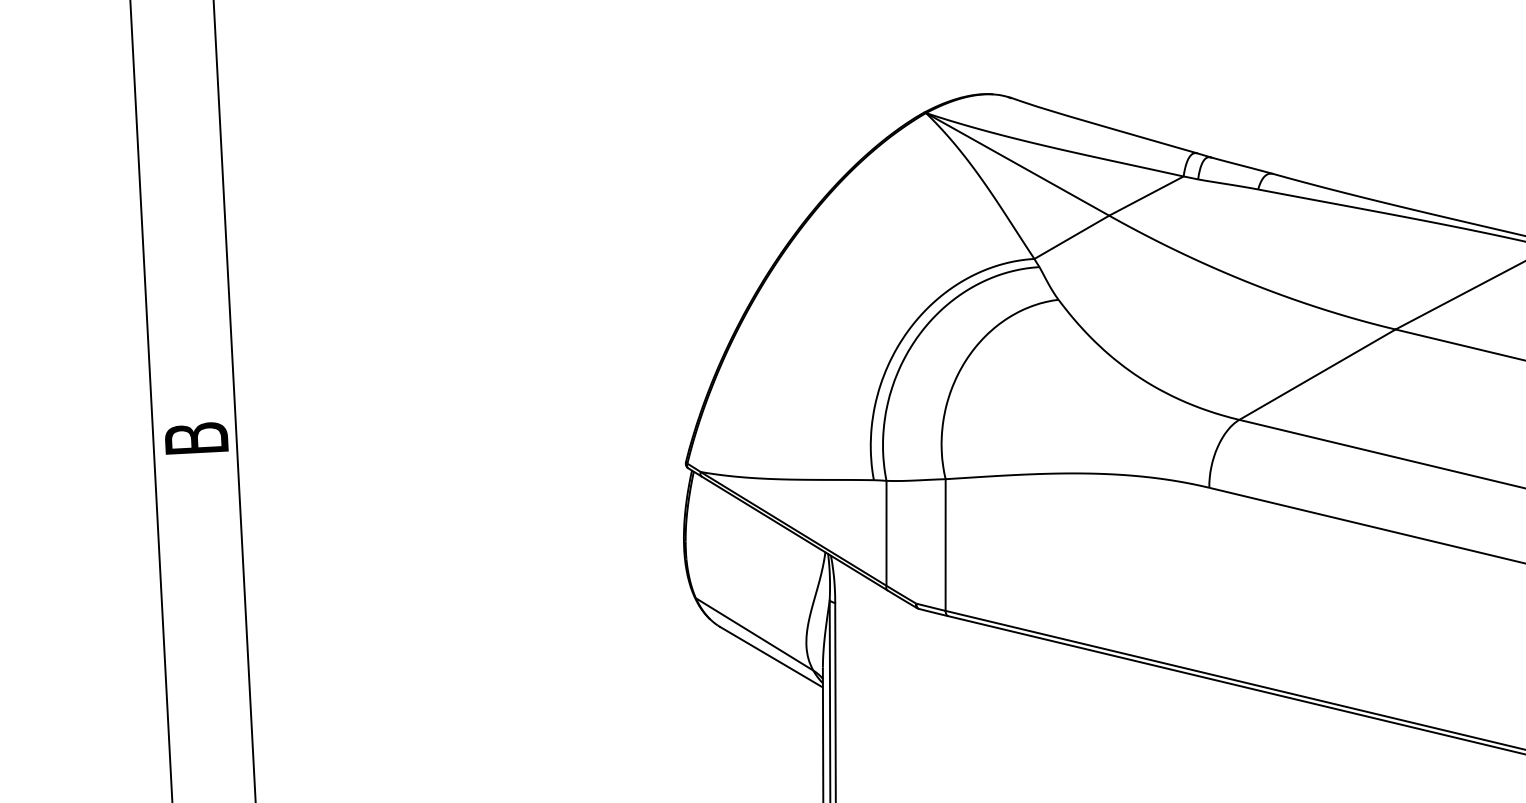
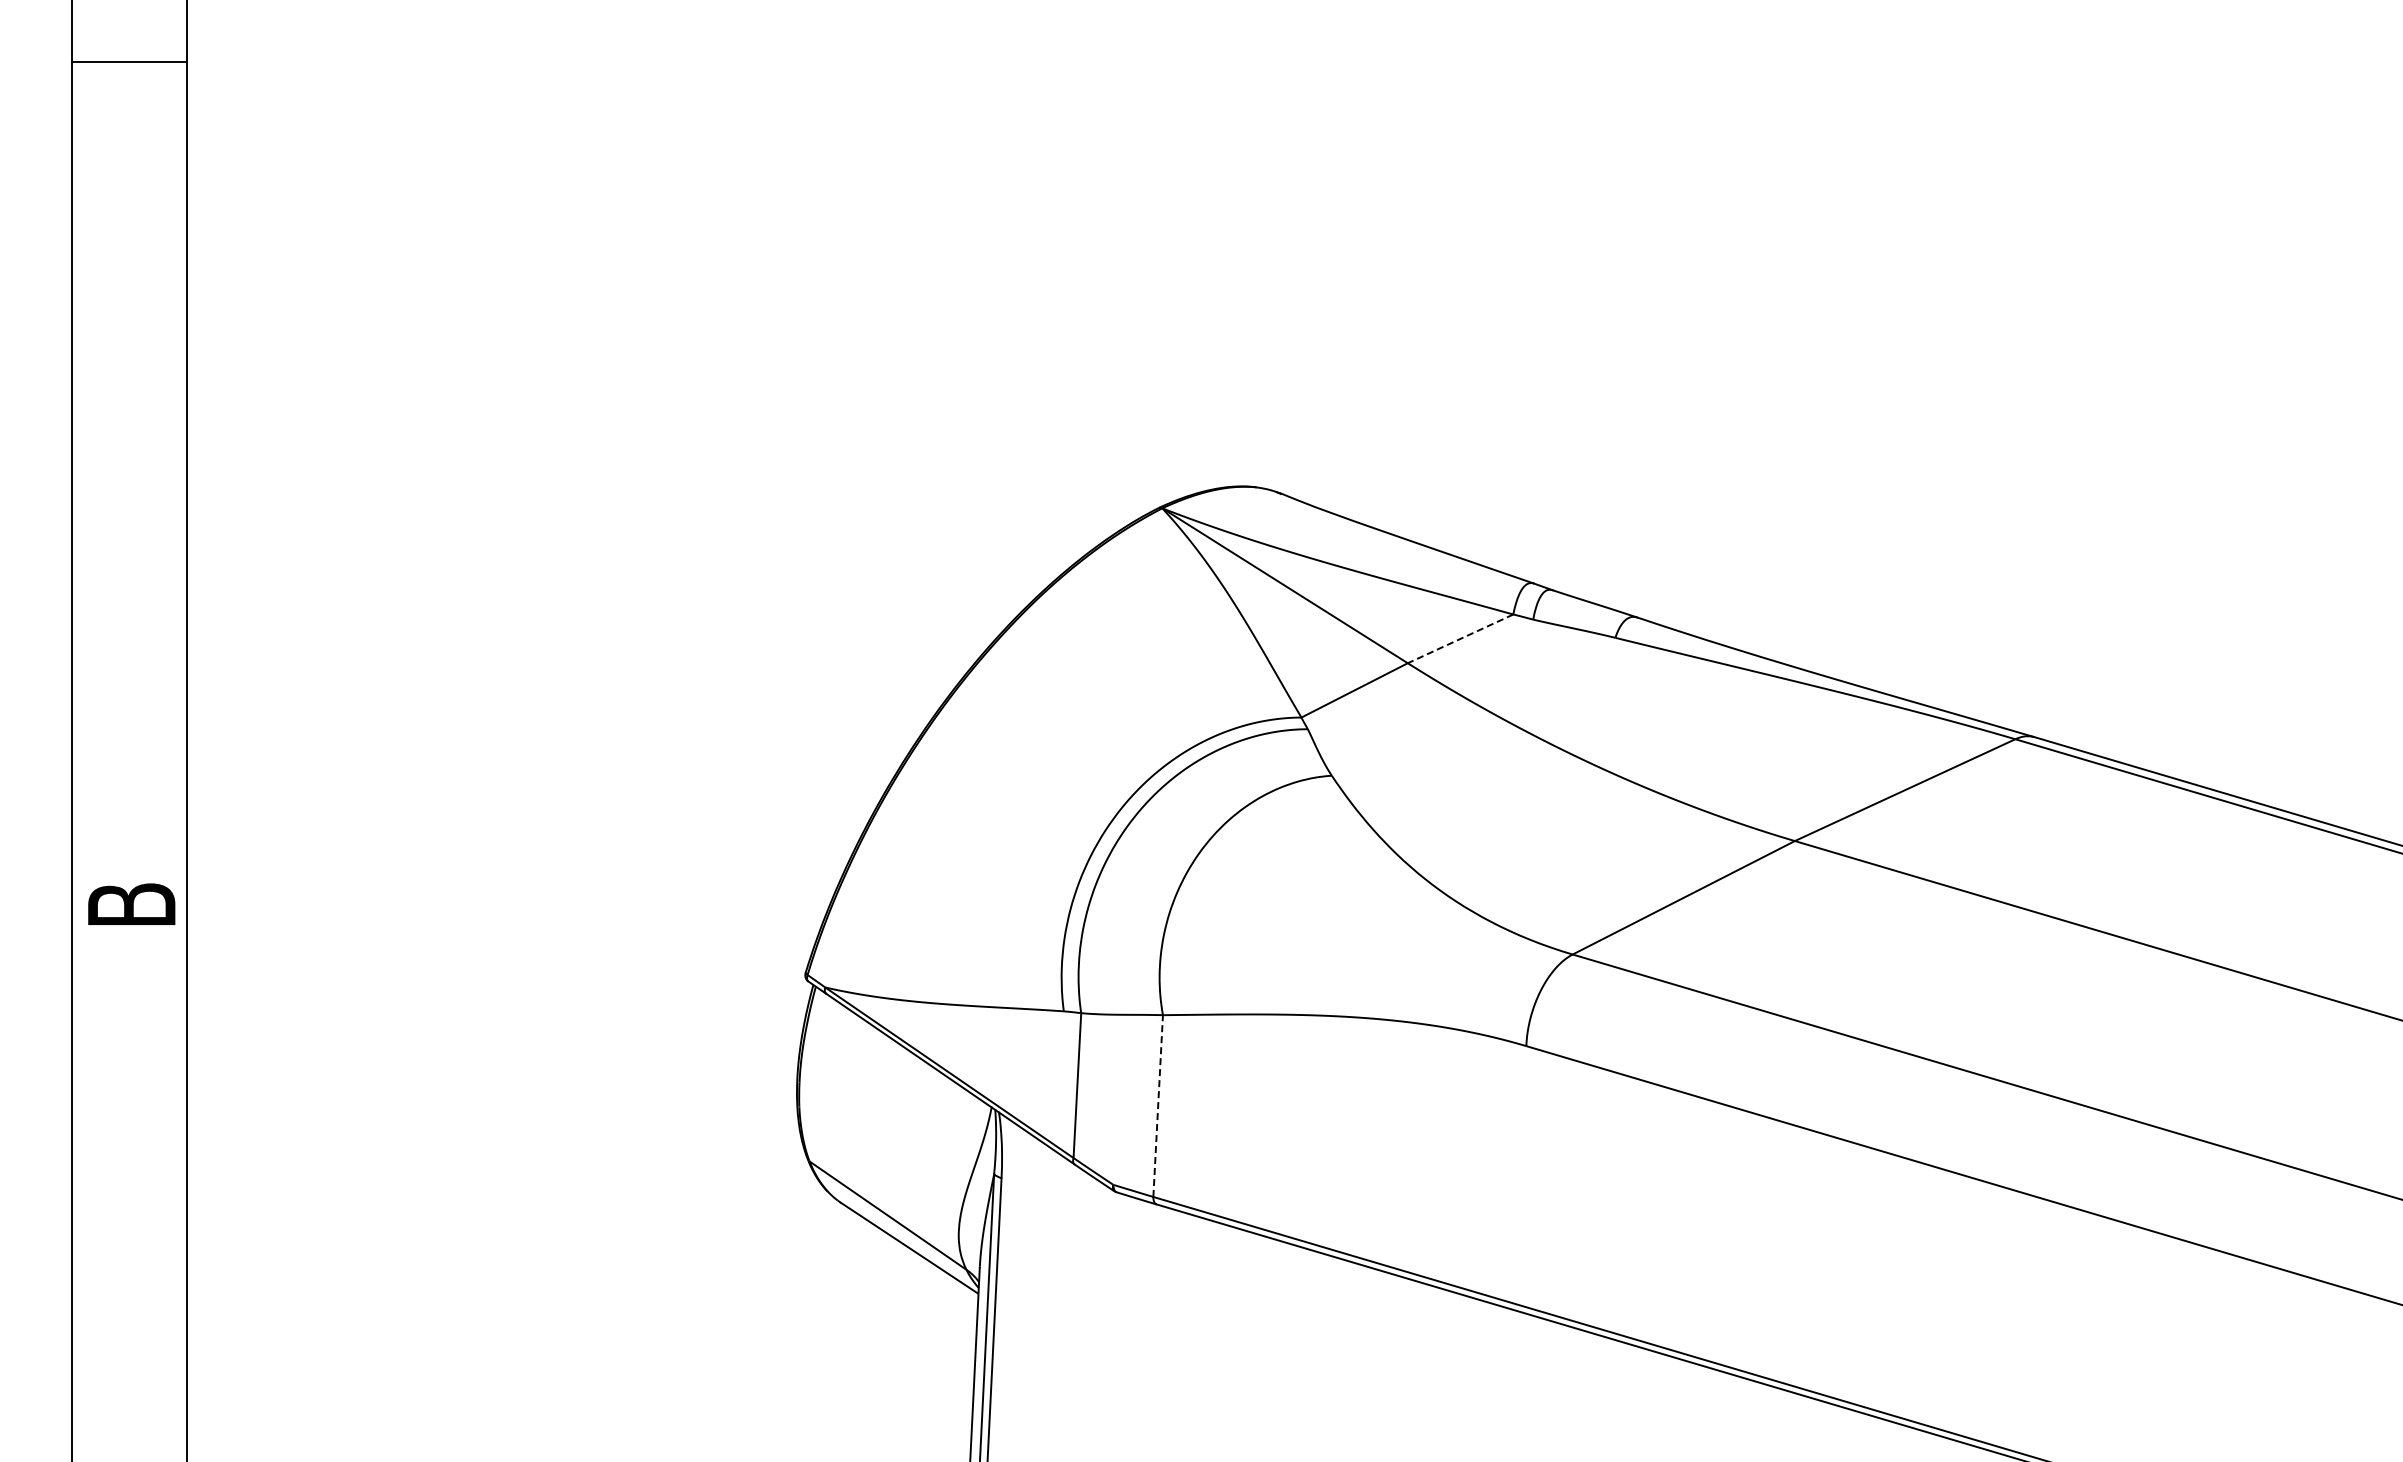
line: (1146, 196) -> (1460, 639), solid -> dashed
line: (945, 544) -> (1158, 1105), solid -> dashed

